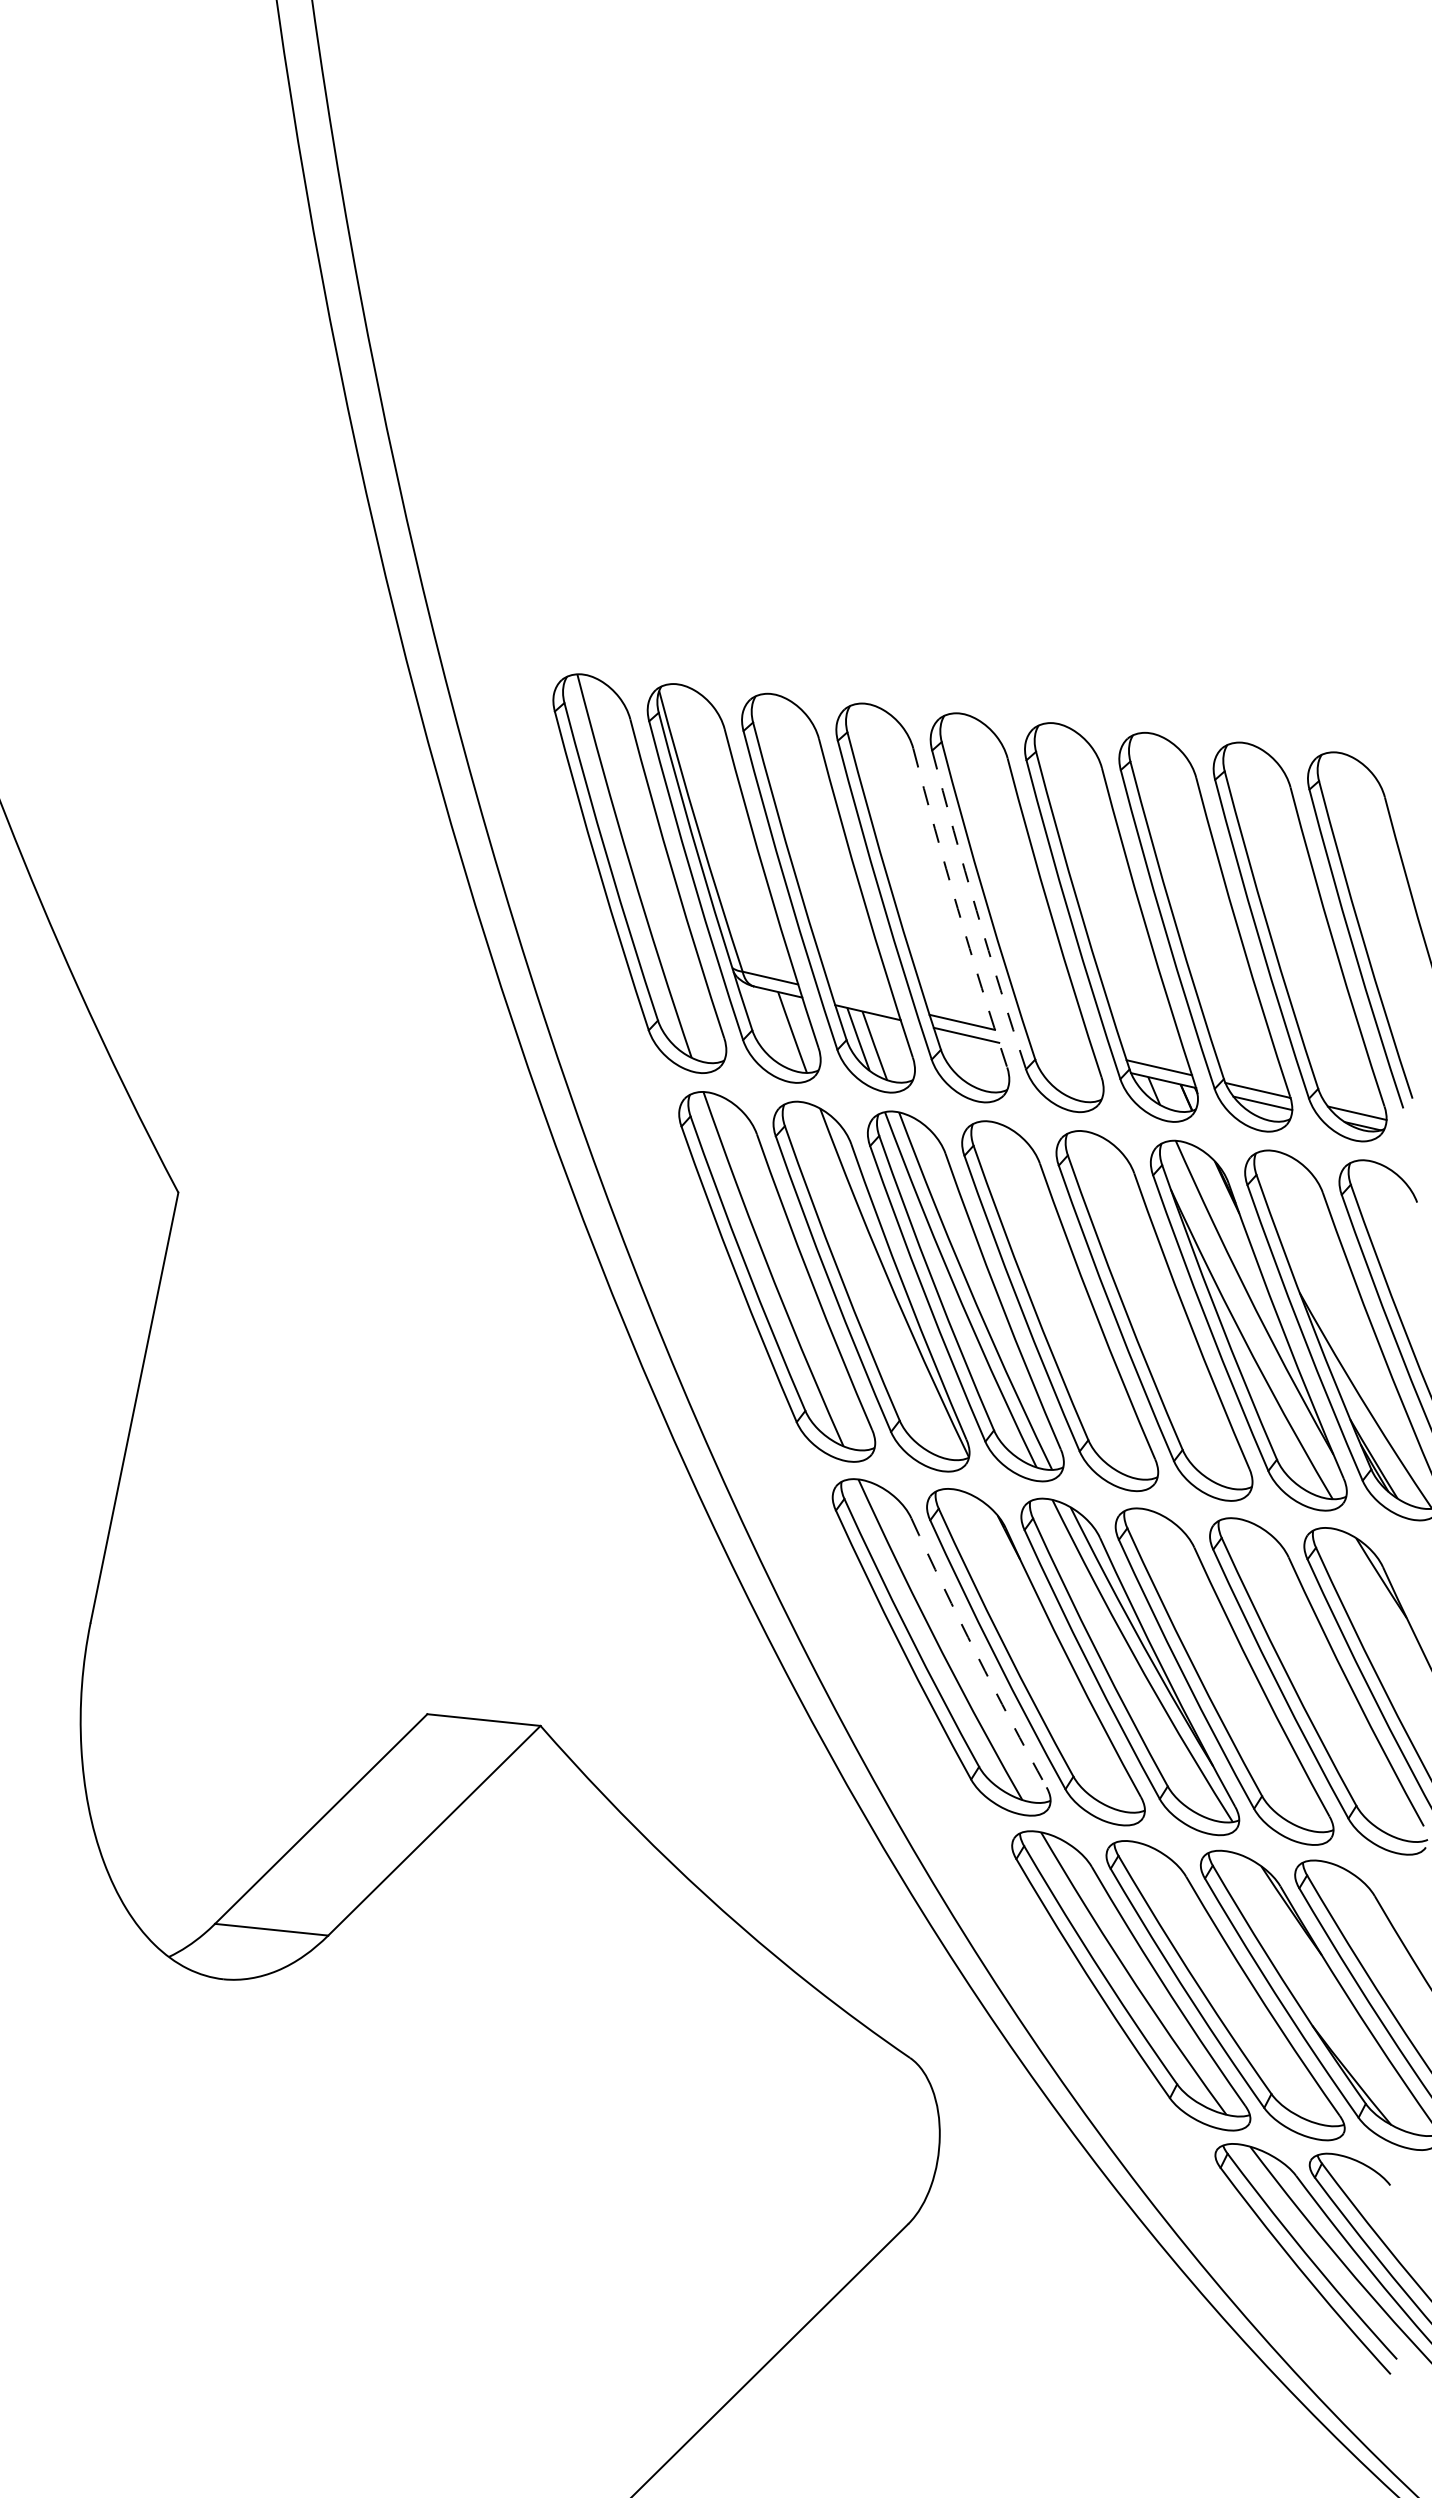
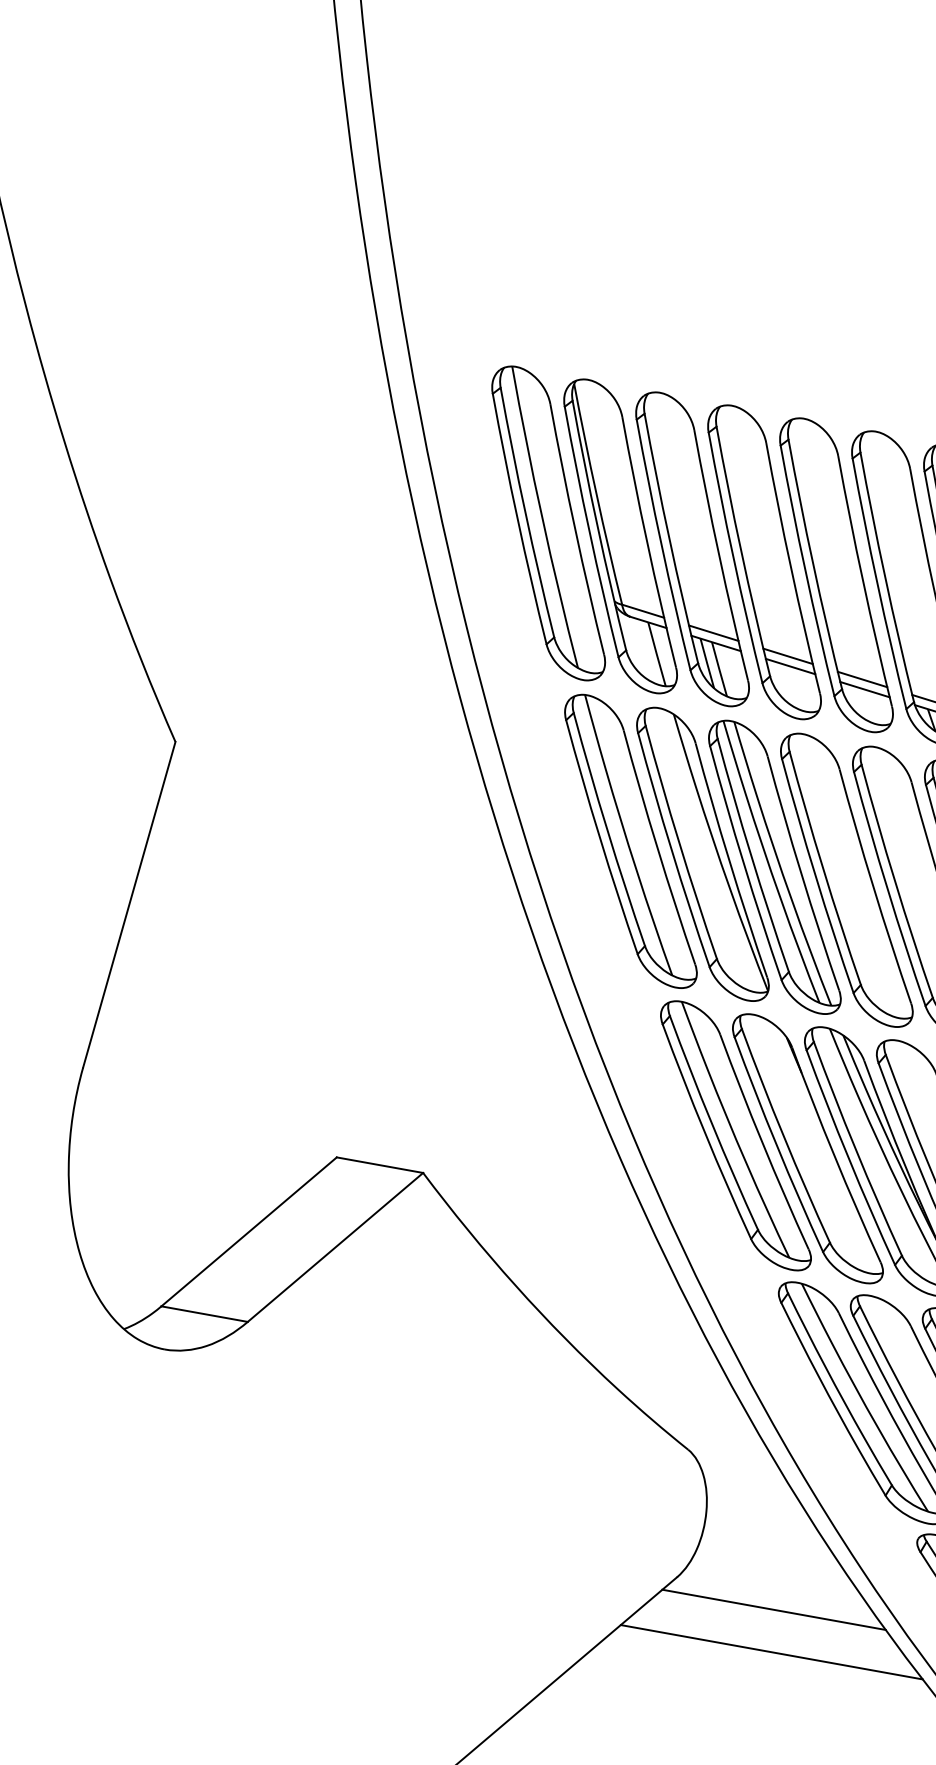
arc: (957, 908) -> (791, 568), dashed -> solid
arc: (976, 910) -> (805, 571), dashed -> solid
line: (863, 999) -> (713, 633), added
line: (1060, 1044) -> (862, 679), added
line: (1064, 1057) -> (864, 689), added
arc: (976, 1654) -> (762, 1143), dashed -> solid
line: (1036, 2256) -> (773, 1609), added
line: (1037, 2311) -> (771, 1651), added

